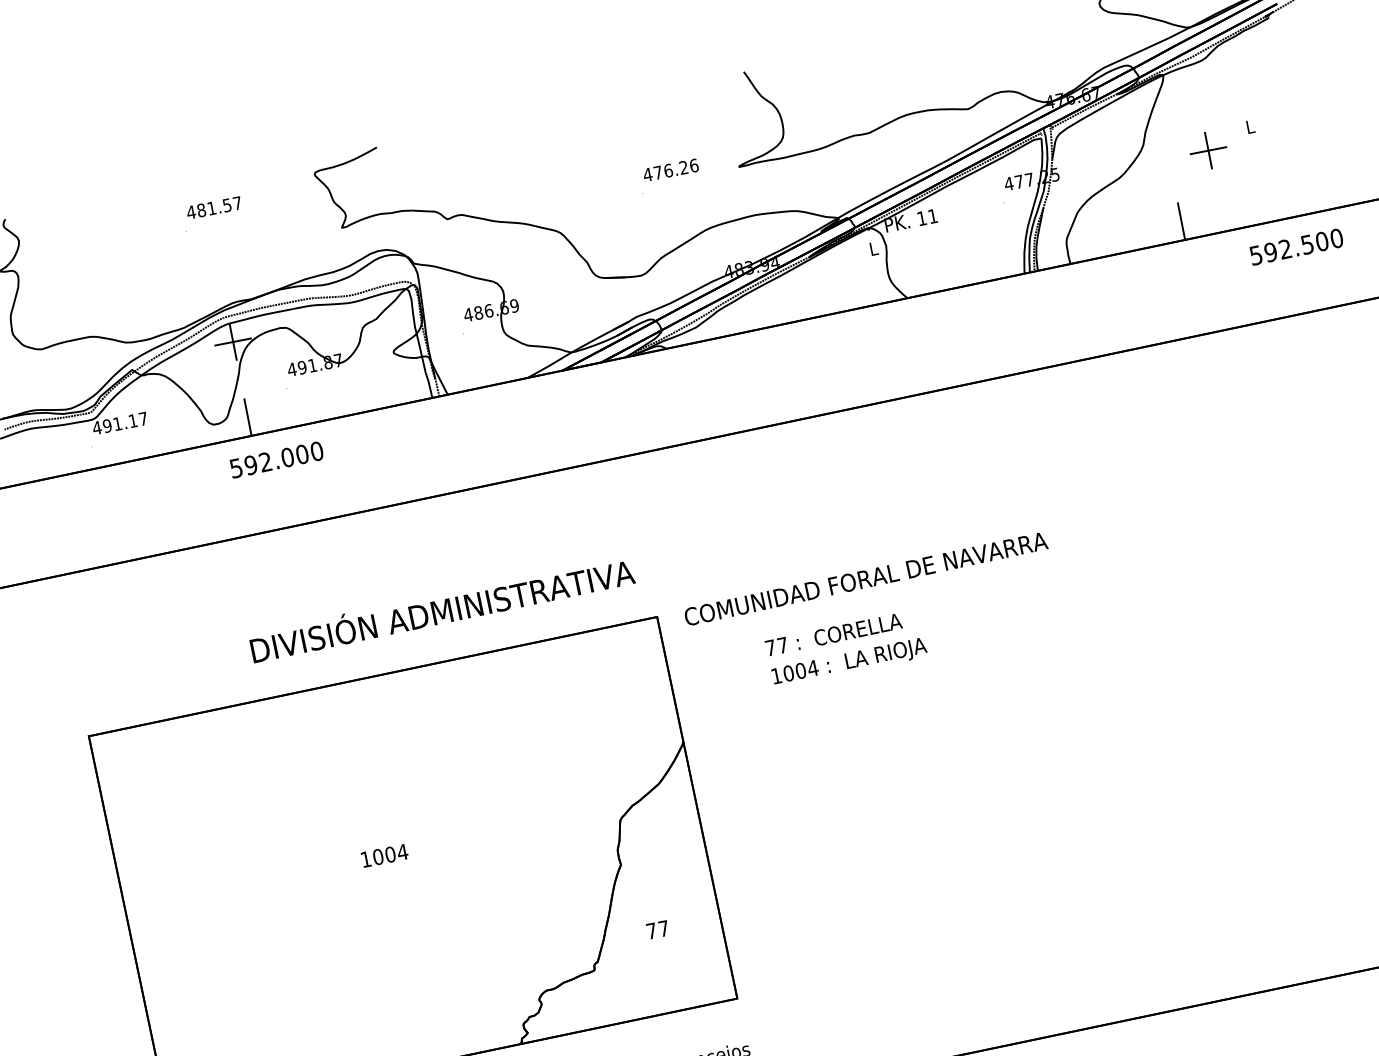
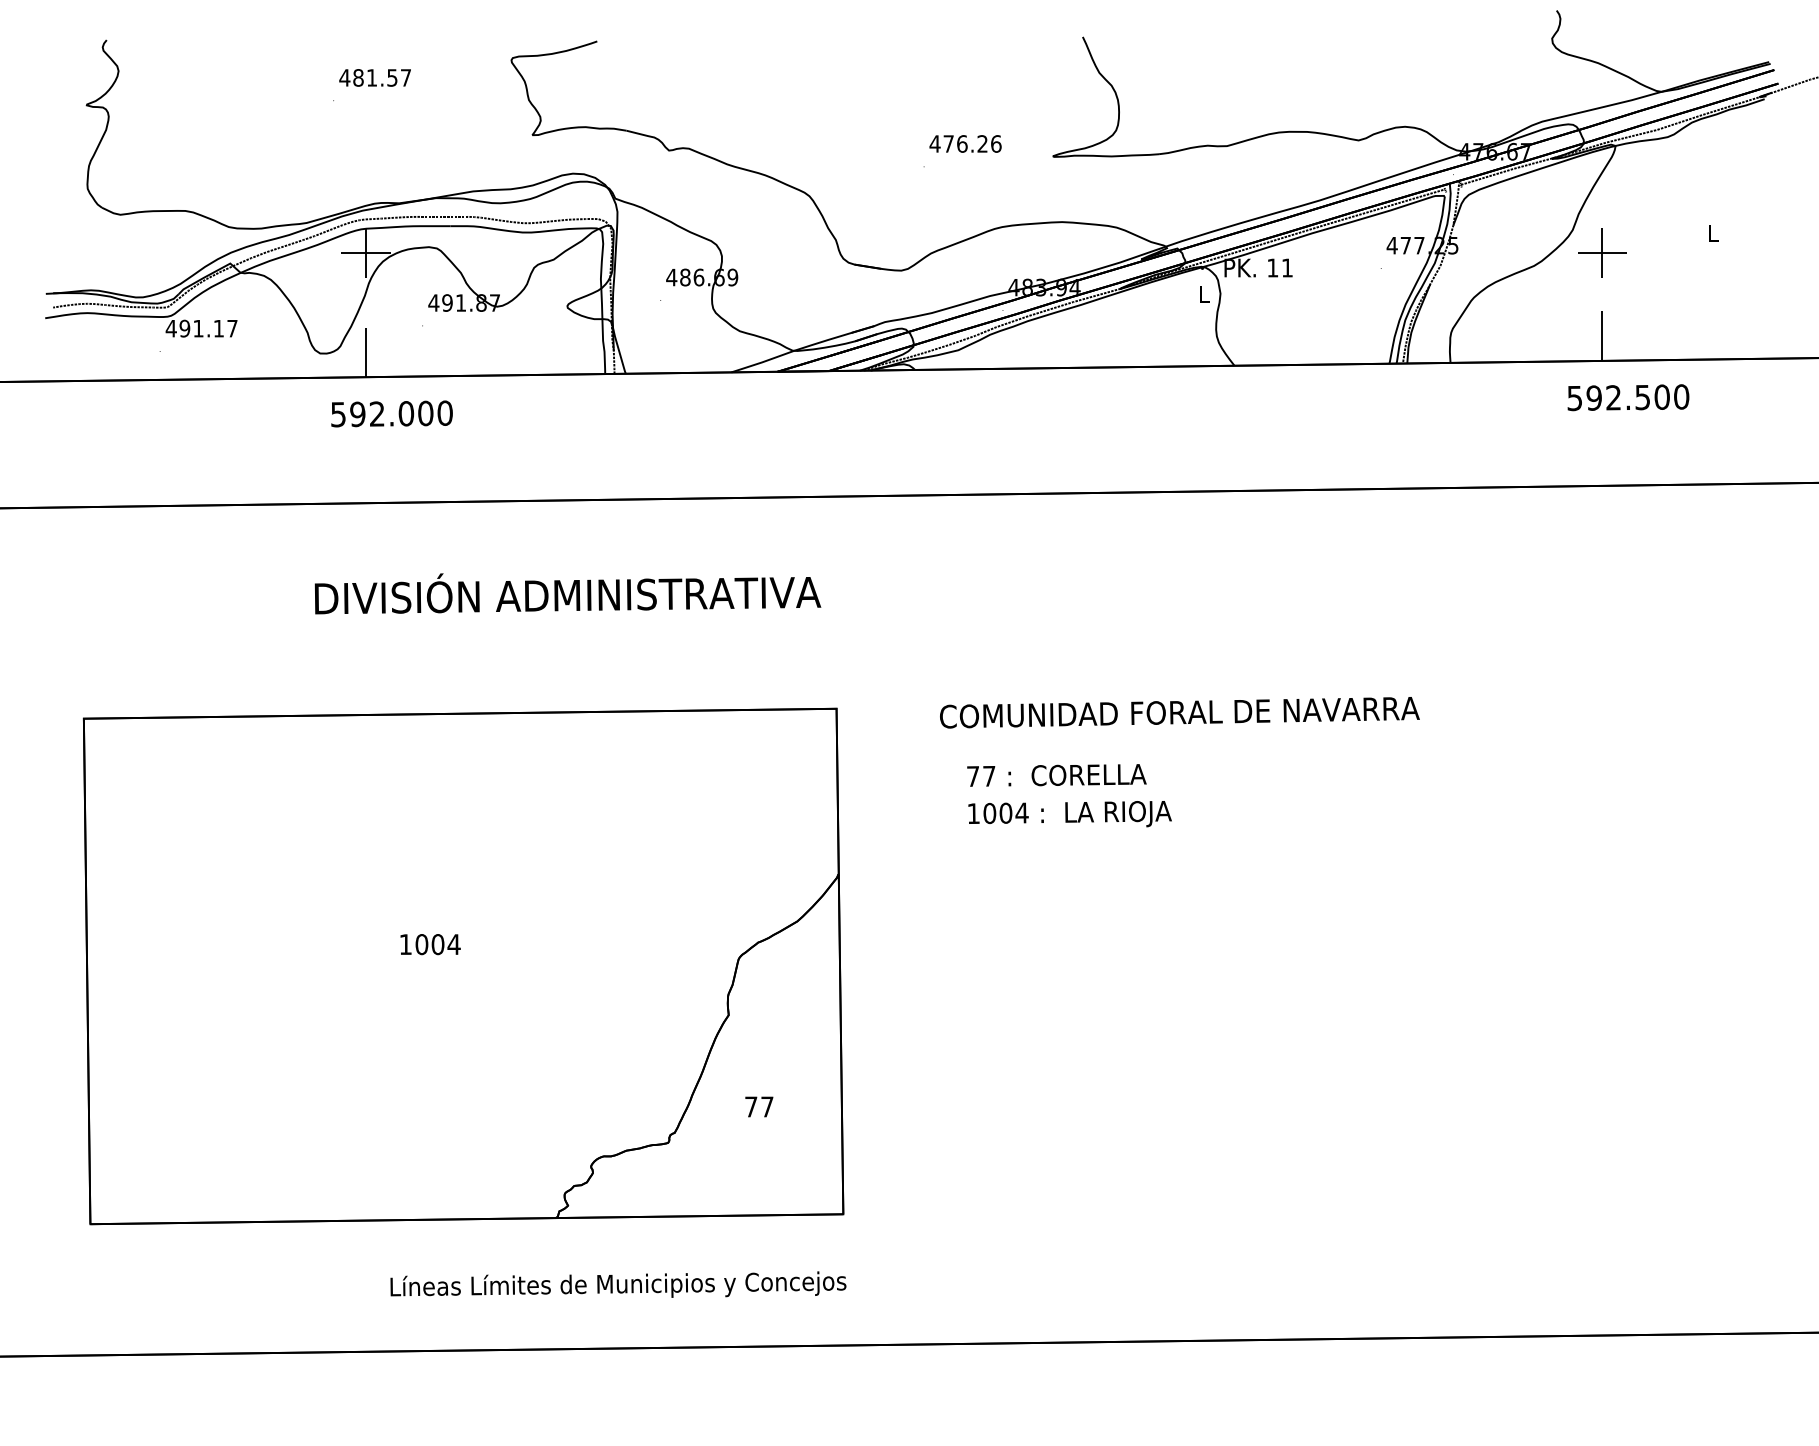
part: (1208, 150) -> (1602, 252), moved
text: (1296, 246) -> (1628, 397), moved
text: (865, 578) -> (1179, 712), moved
text: (441, 610) -> (567, 593), moved

